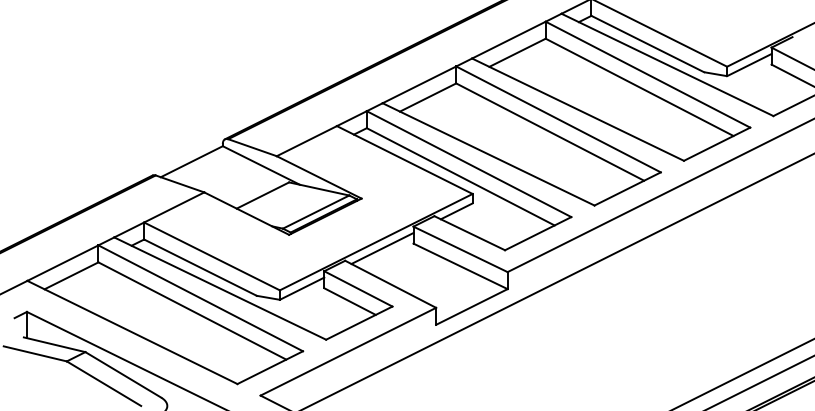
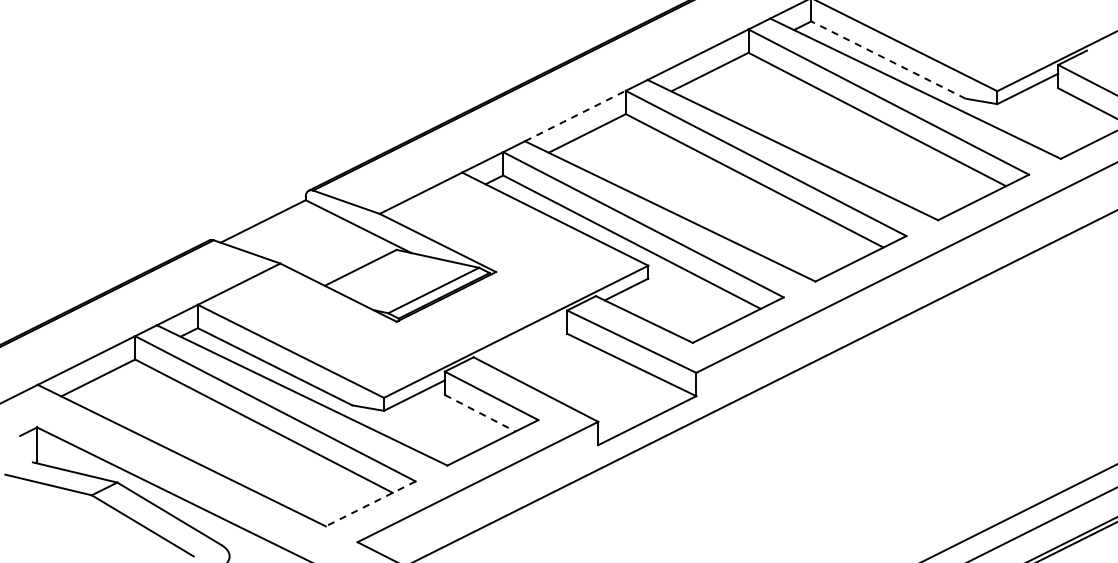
line: (647, 43) -> (888, 59), solid -> dashed
line: (419, 84) -> (575, 115), solid -> dashed
line: (382, 248) -> (524, 340), removed
line: (350, 301) -> (480, 413), solid -> dashed
line: (270, 368) -> (370, 504), solid -> dashed

